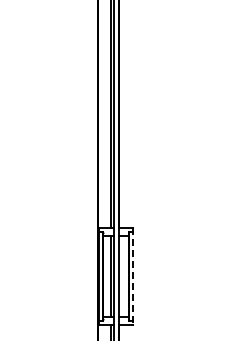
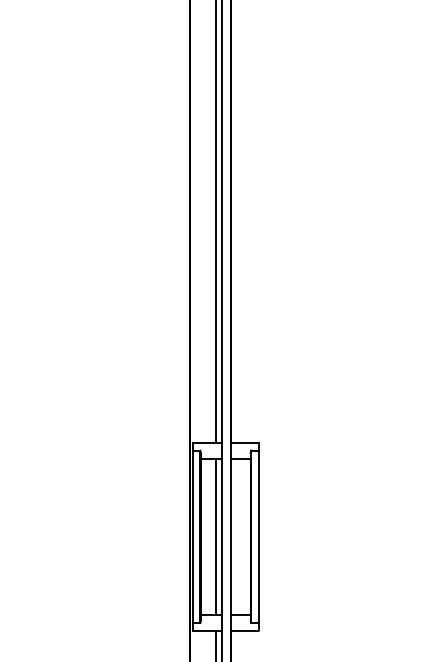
line: (133, 276) -> (259, 536), dashed -> solid

